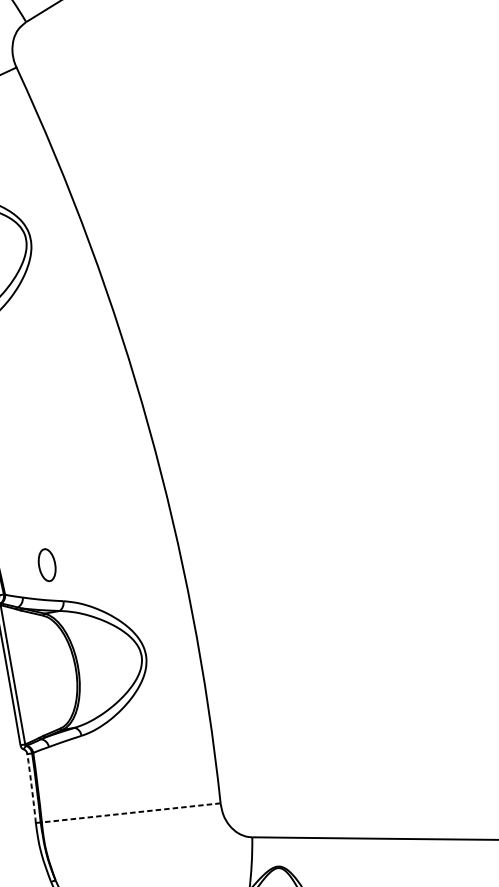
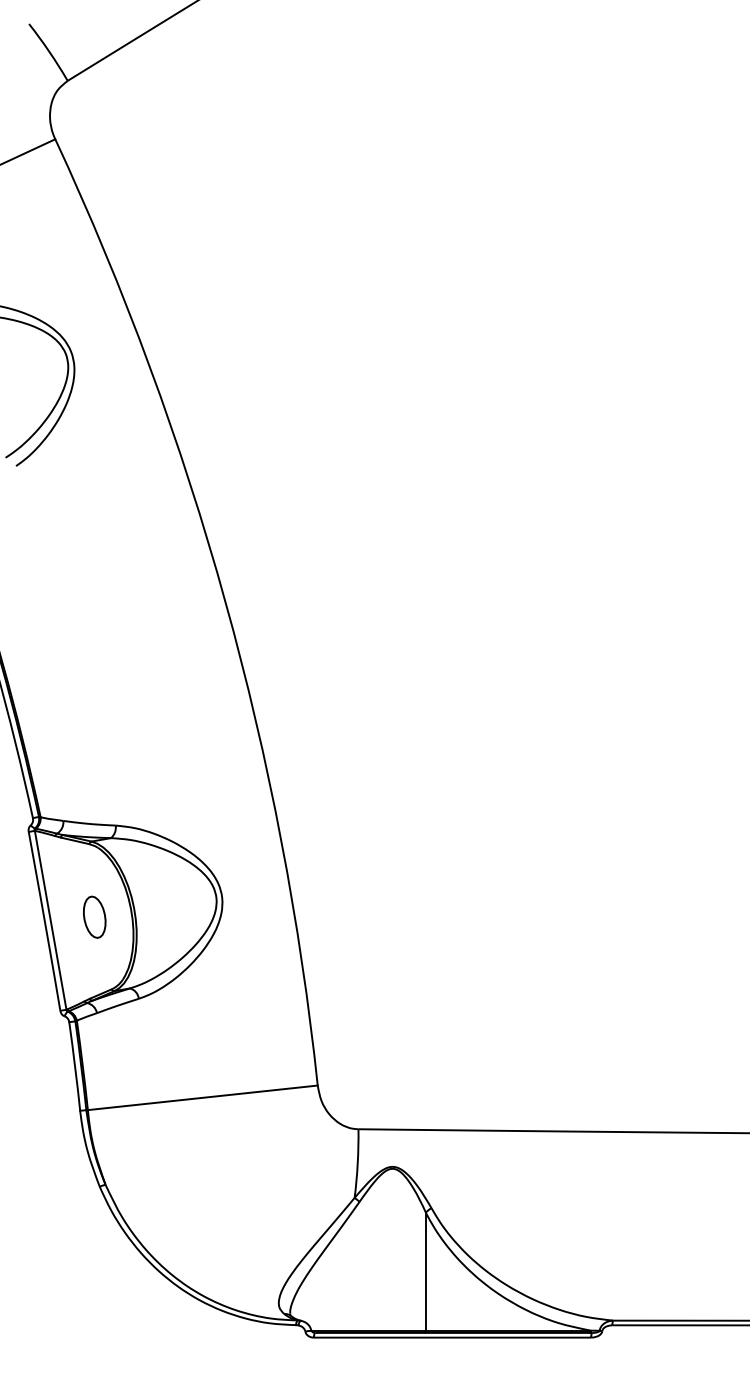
part: (47, 564) -> (94, 916), moved
arc: (32, 788) -> (75, 1066), dashed -> solid
line: (131, 812) -> (202, 1097), dashed -> solid

